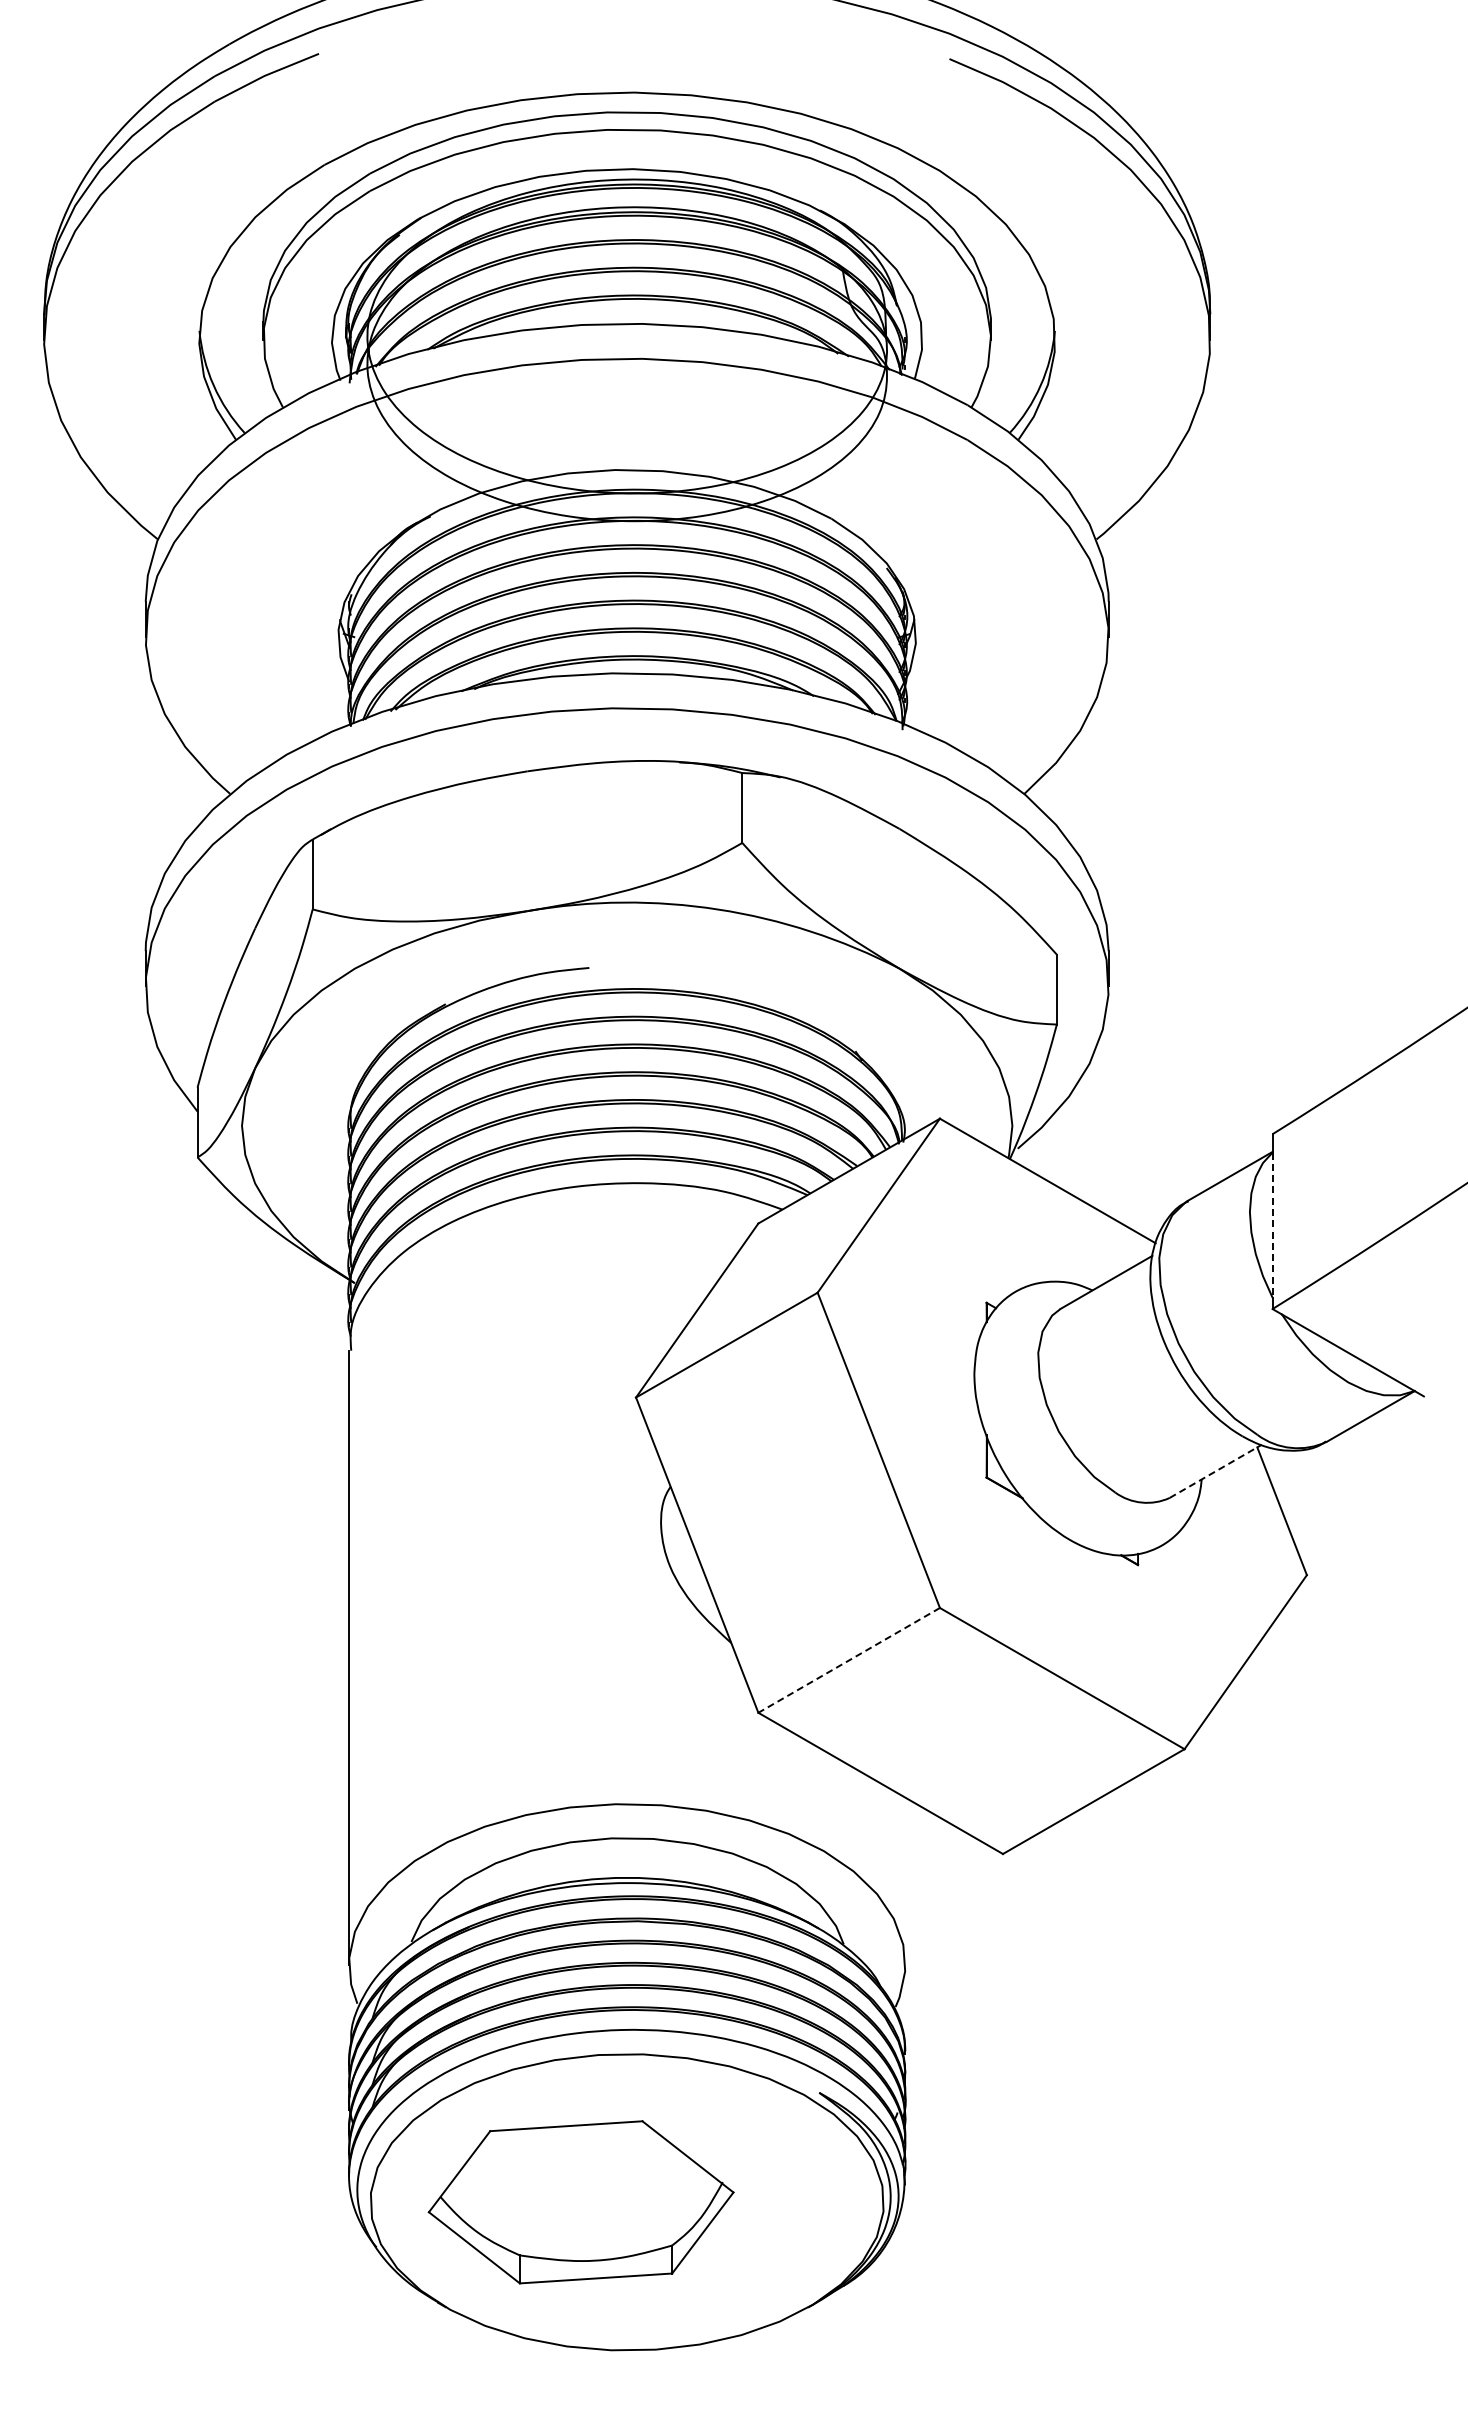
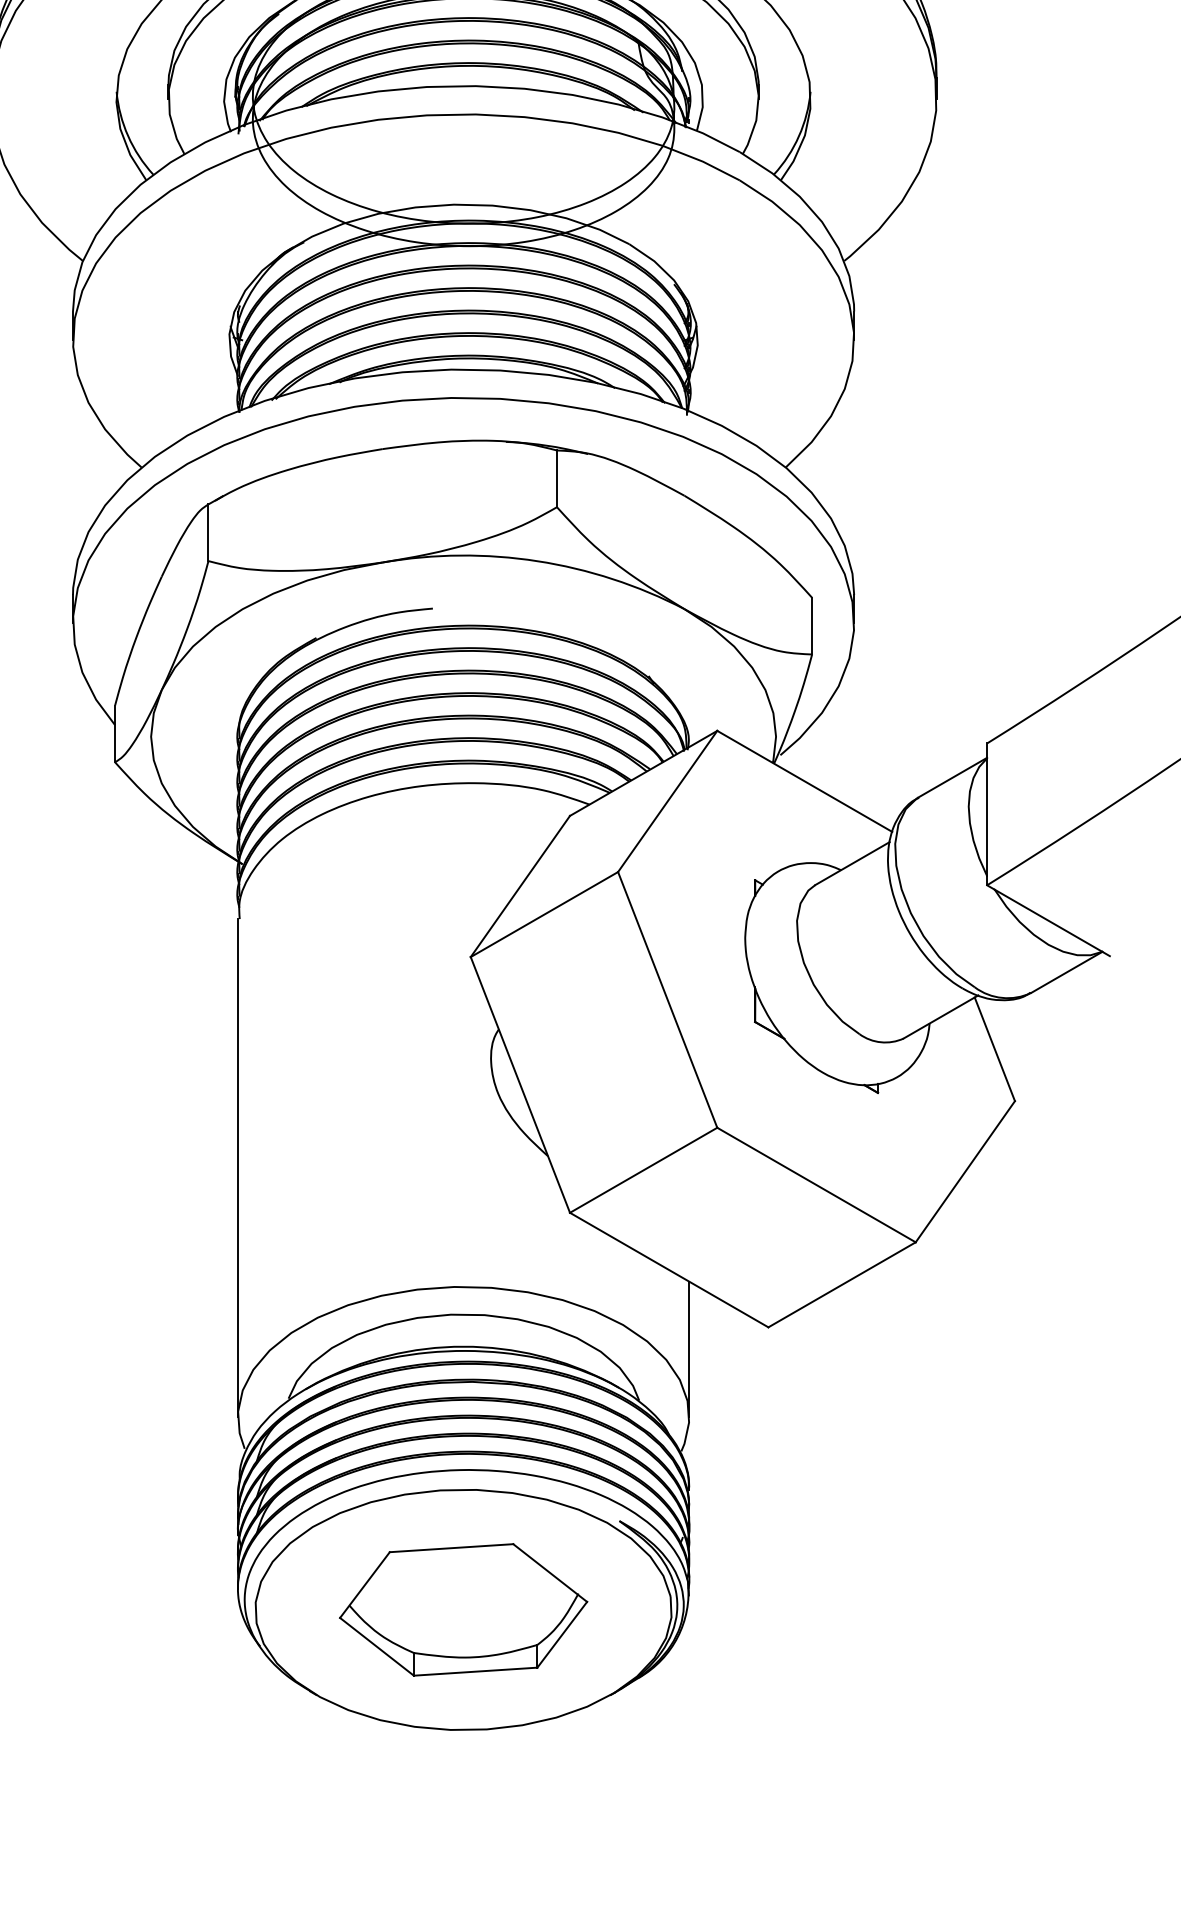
line: (1272, 1225) -> (987, 817), dashed -> solid
line: (1216, 1471) -> (941, 1017), dashed -> solid
line: (849, 1660) -> (643, 1170), dashed -> solid
line: (905, 1880) -> (689, 1348), added
part: (580, 2202) -> (463, 1610), moved

